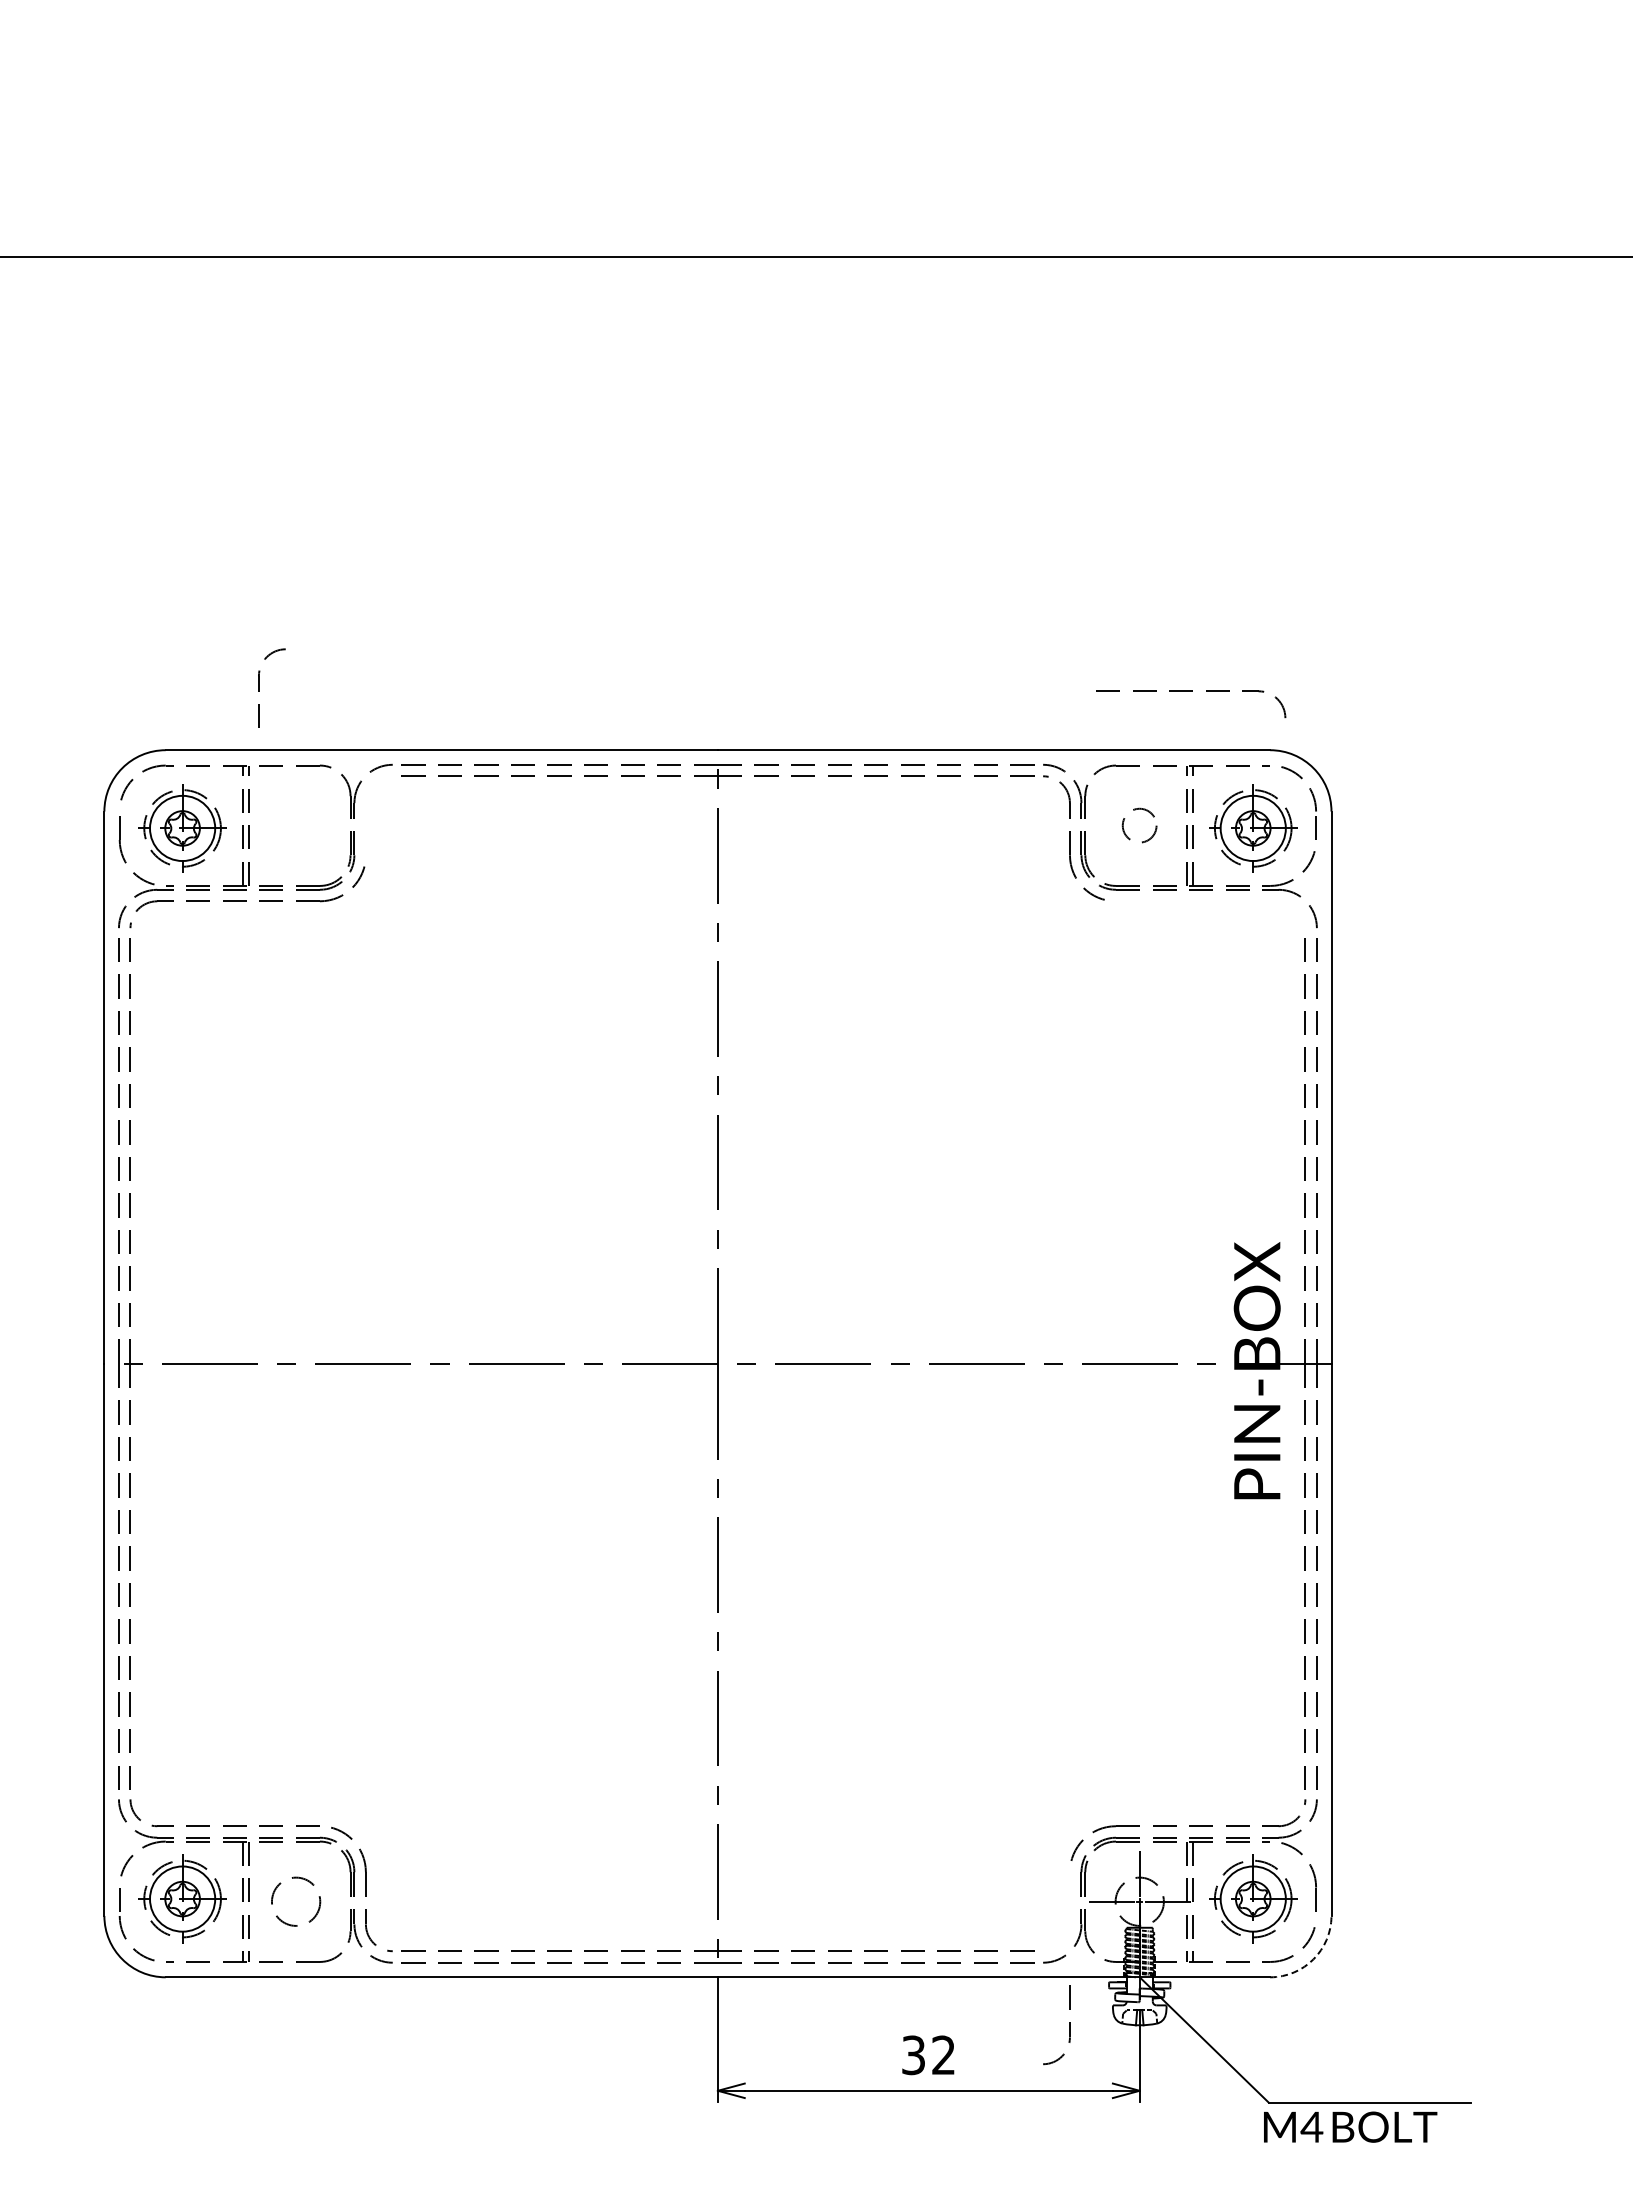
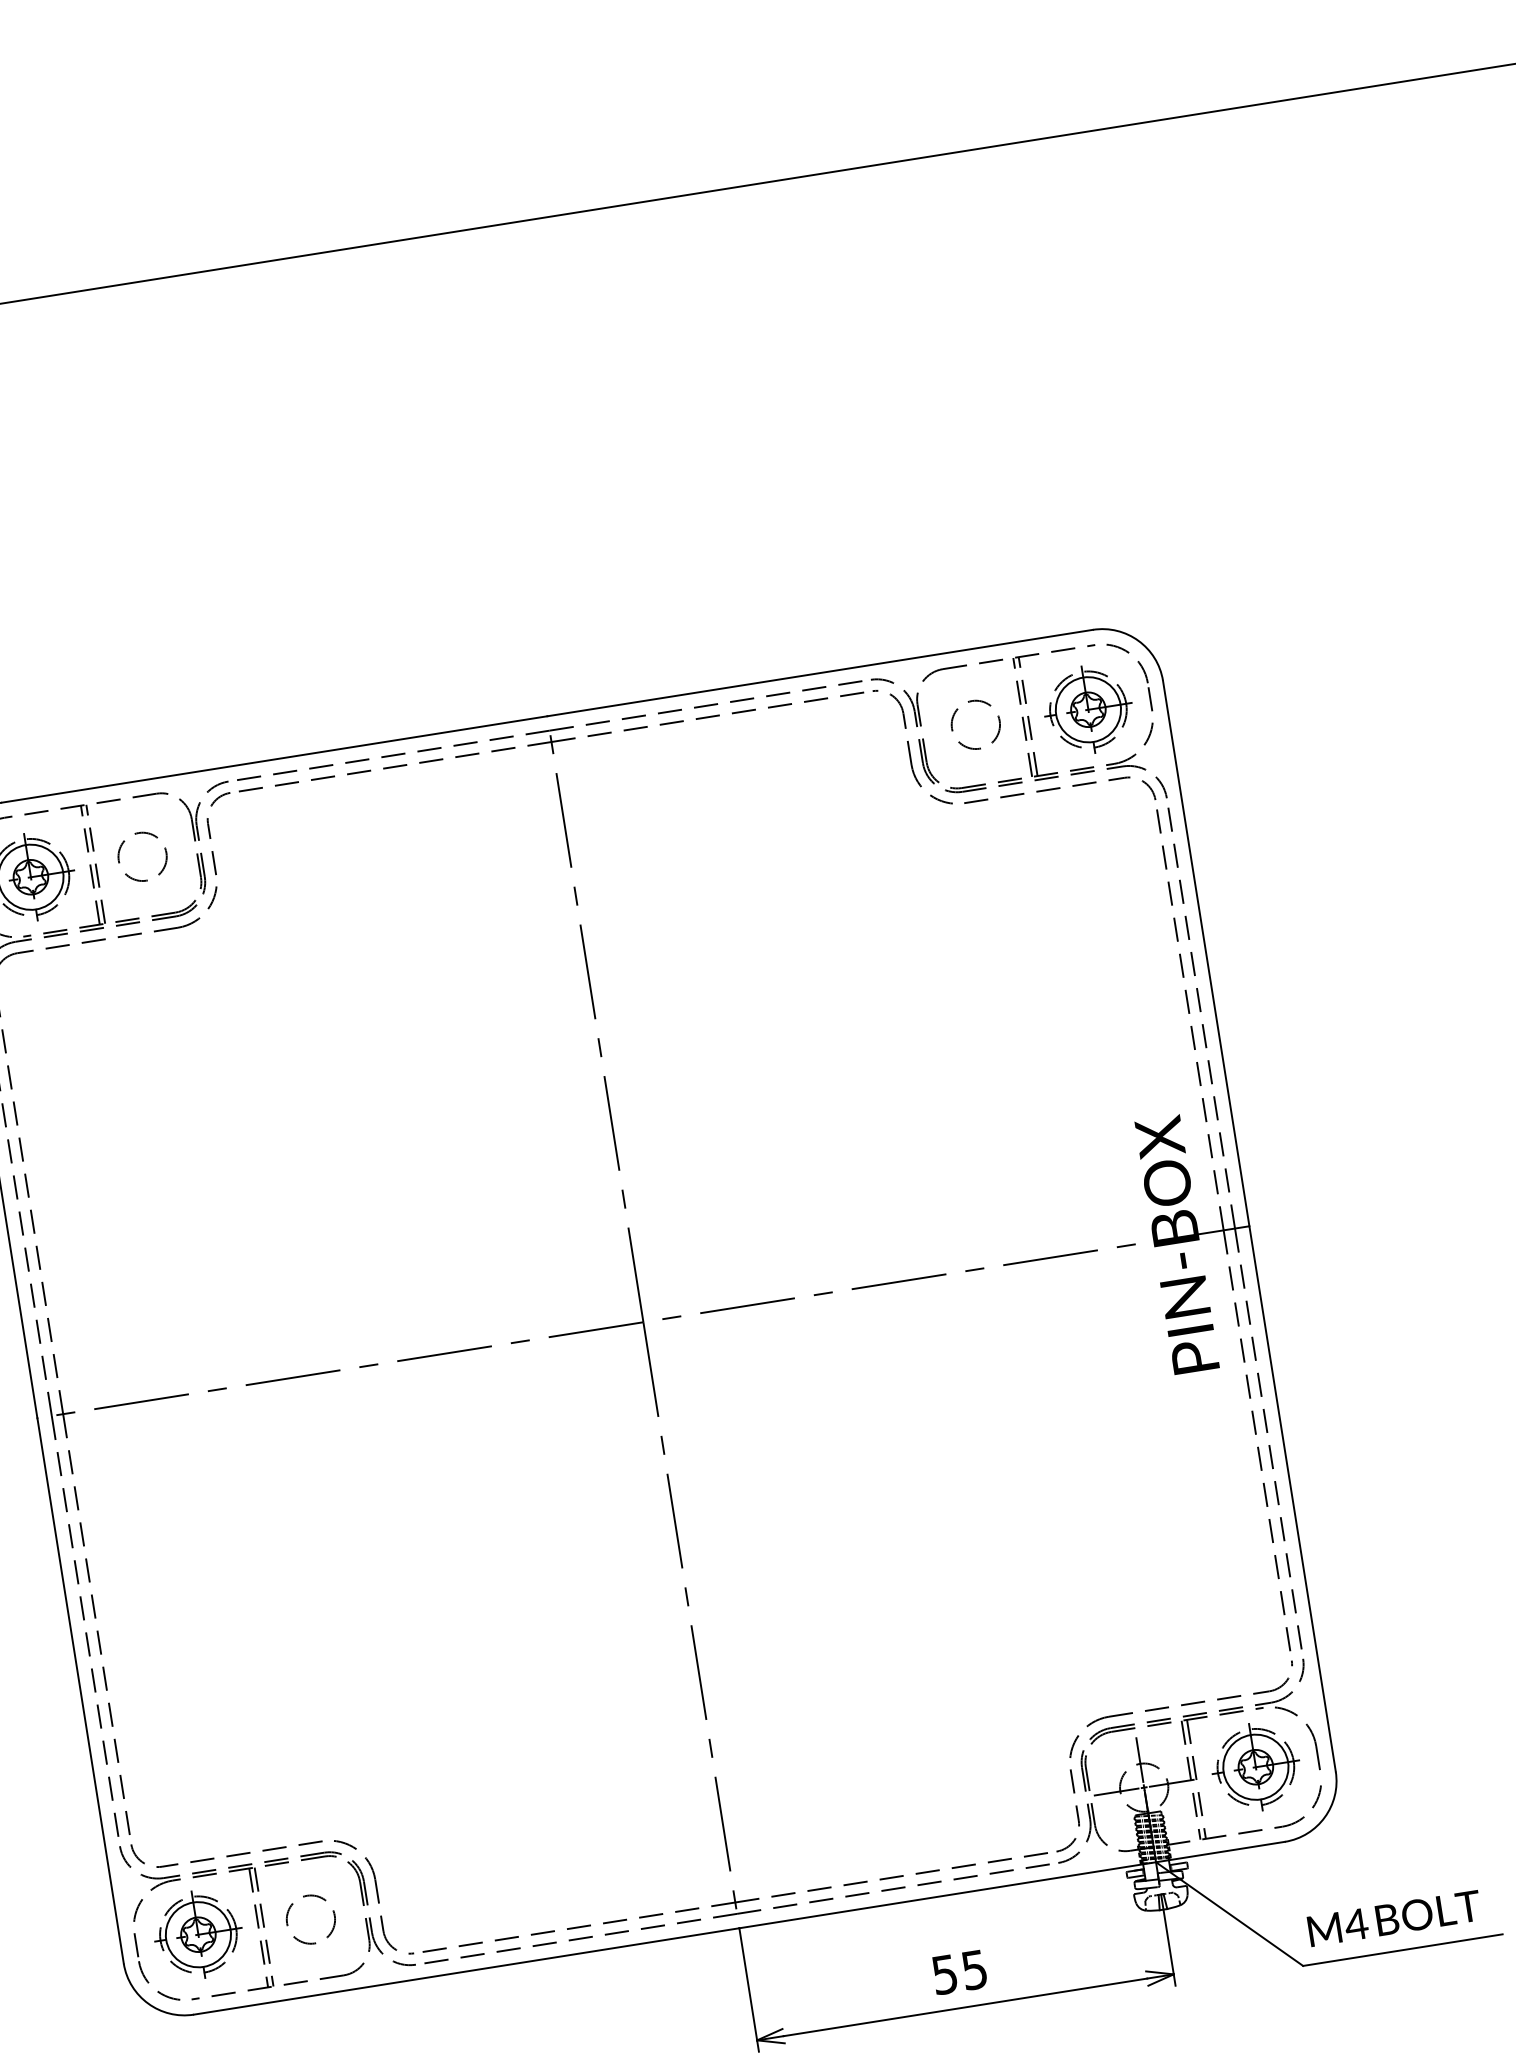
part: (259, 687) -> (210, 834), moved
part: (1191, 691) -> (1058, 788), moved
circle: (296, 825) -> (142, 856), added
circle: (1139, 825) -> (975, 724), size x1.43
arc: (1313, 1959) -> (1324, 1817), dashed -> solid
part: (1069, 2025) -> (1076, 1809), moved
text: (928, 2055) -> (959, 1972), 32 -> 55
text: (1350, 2126) -> (1394, 1917), moved

